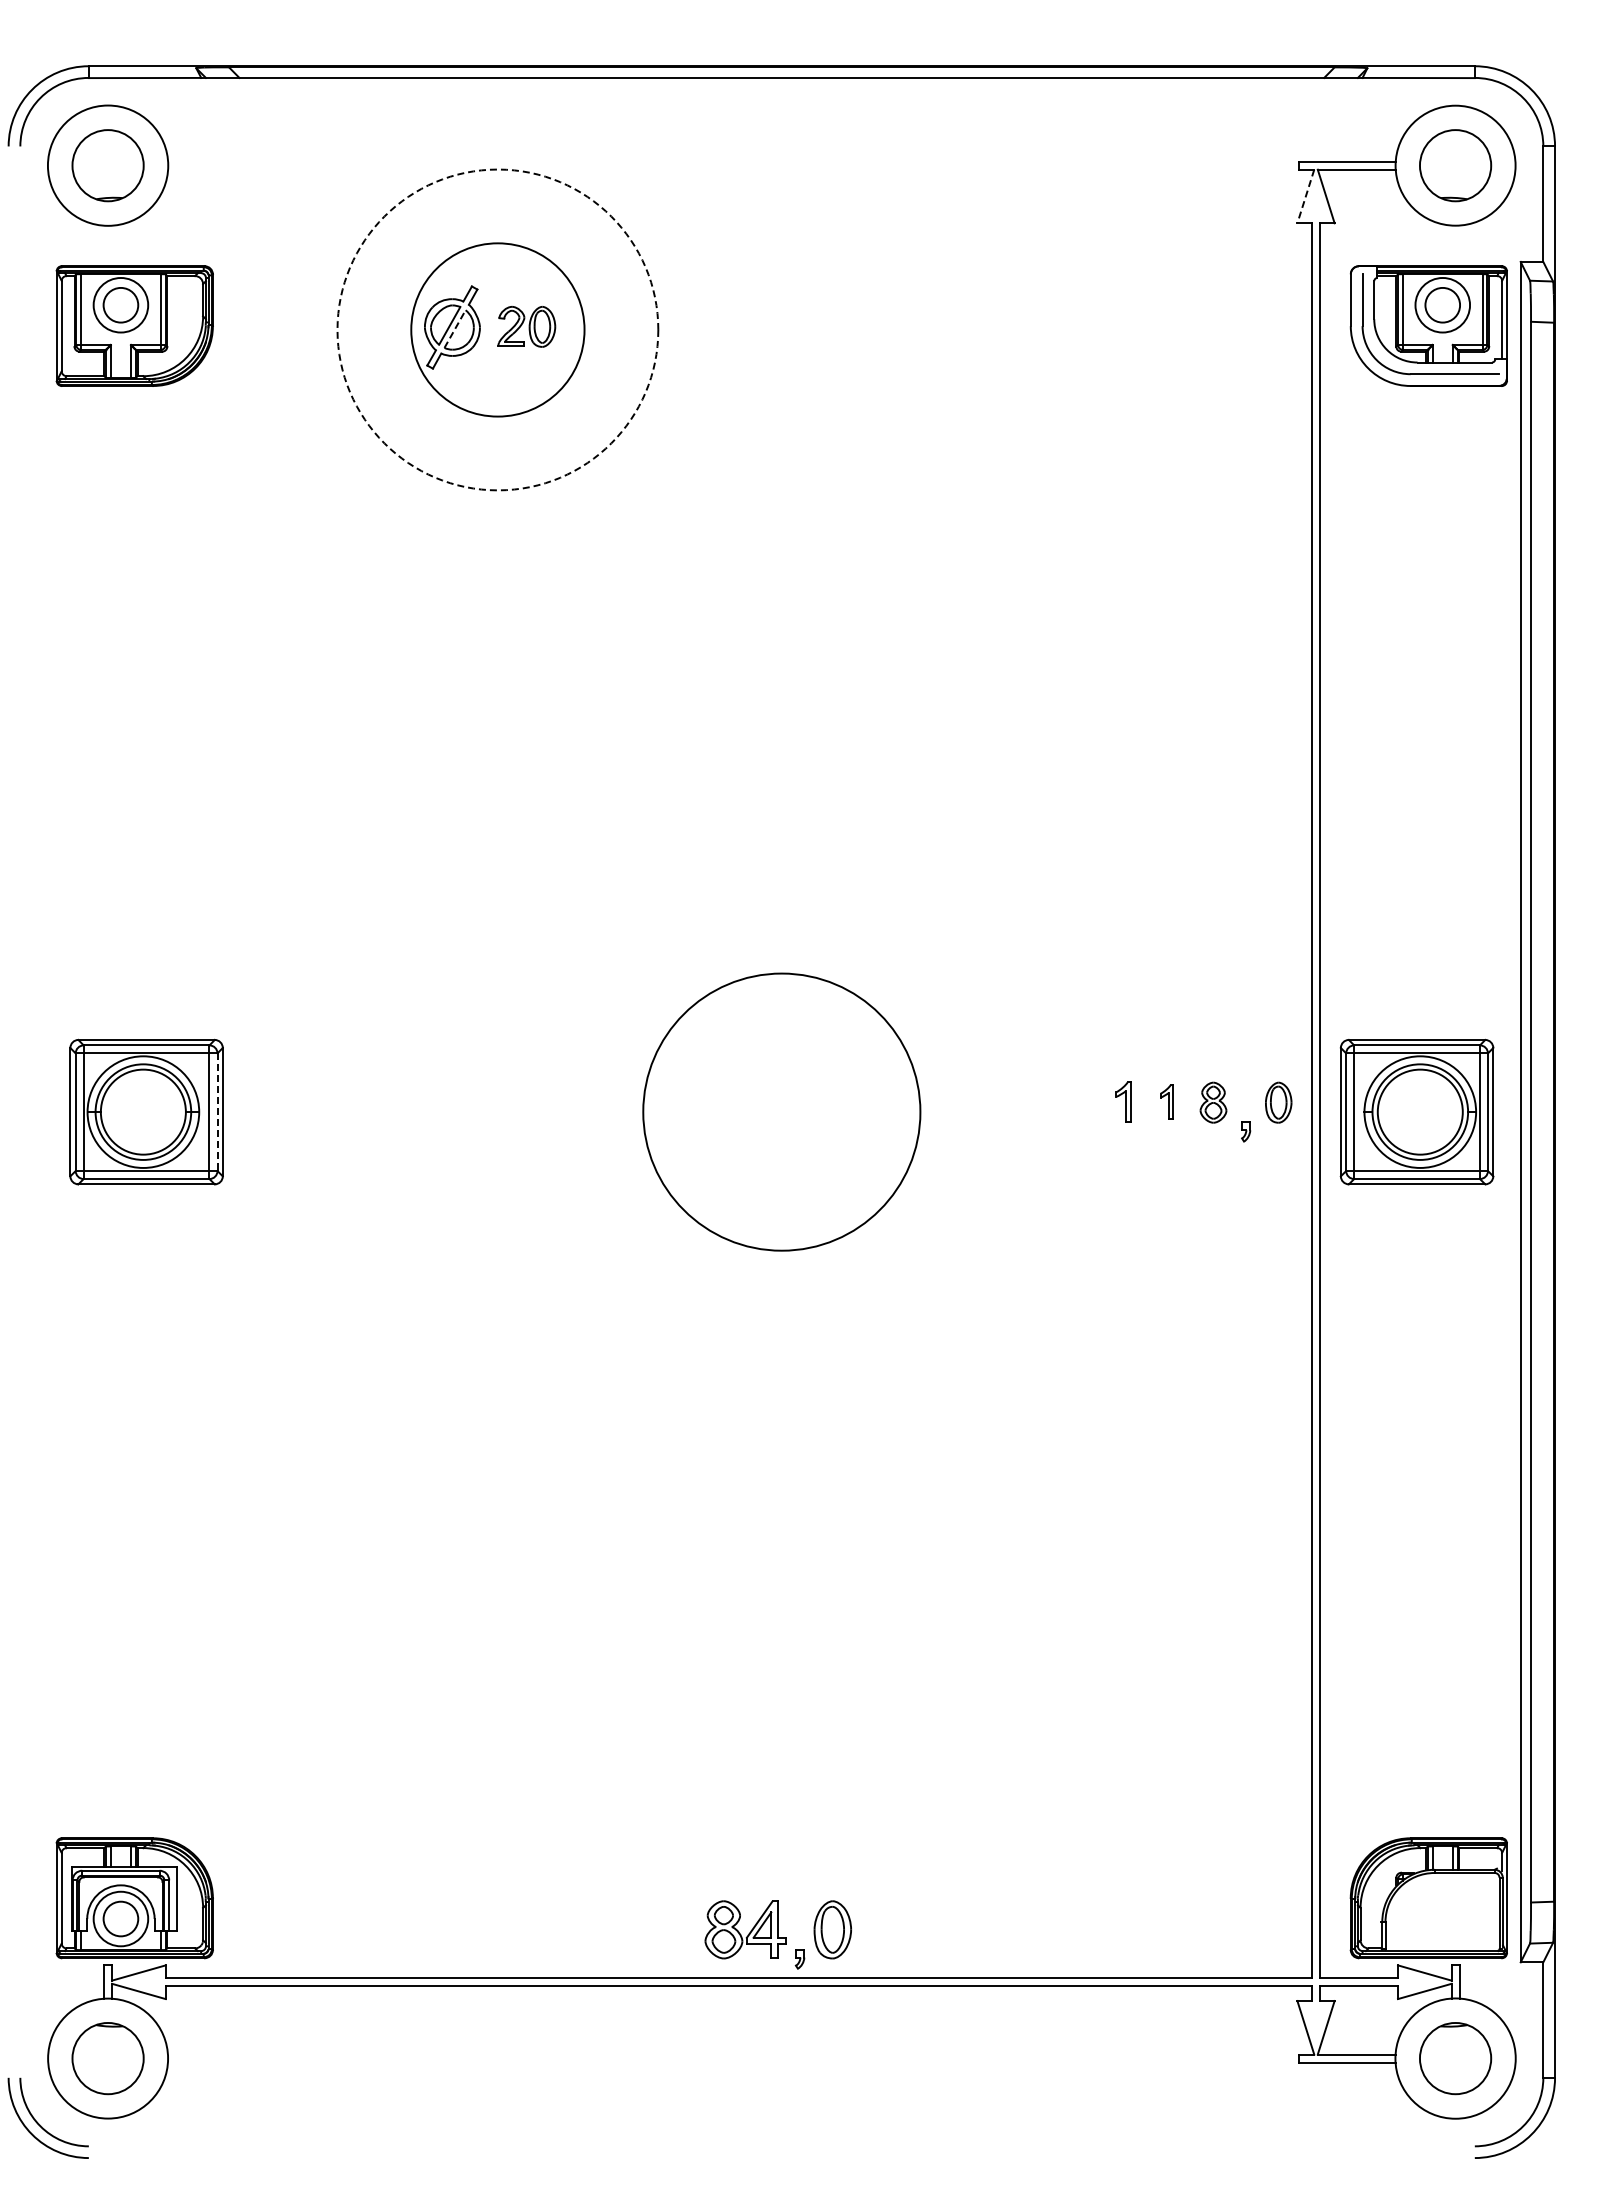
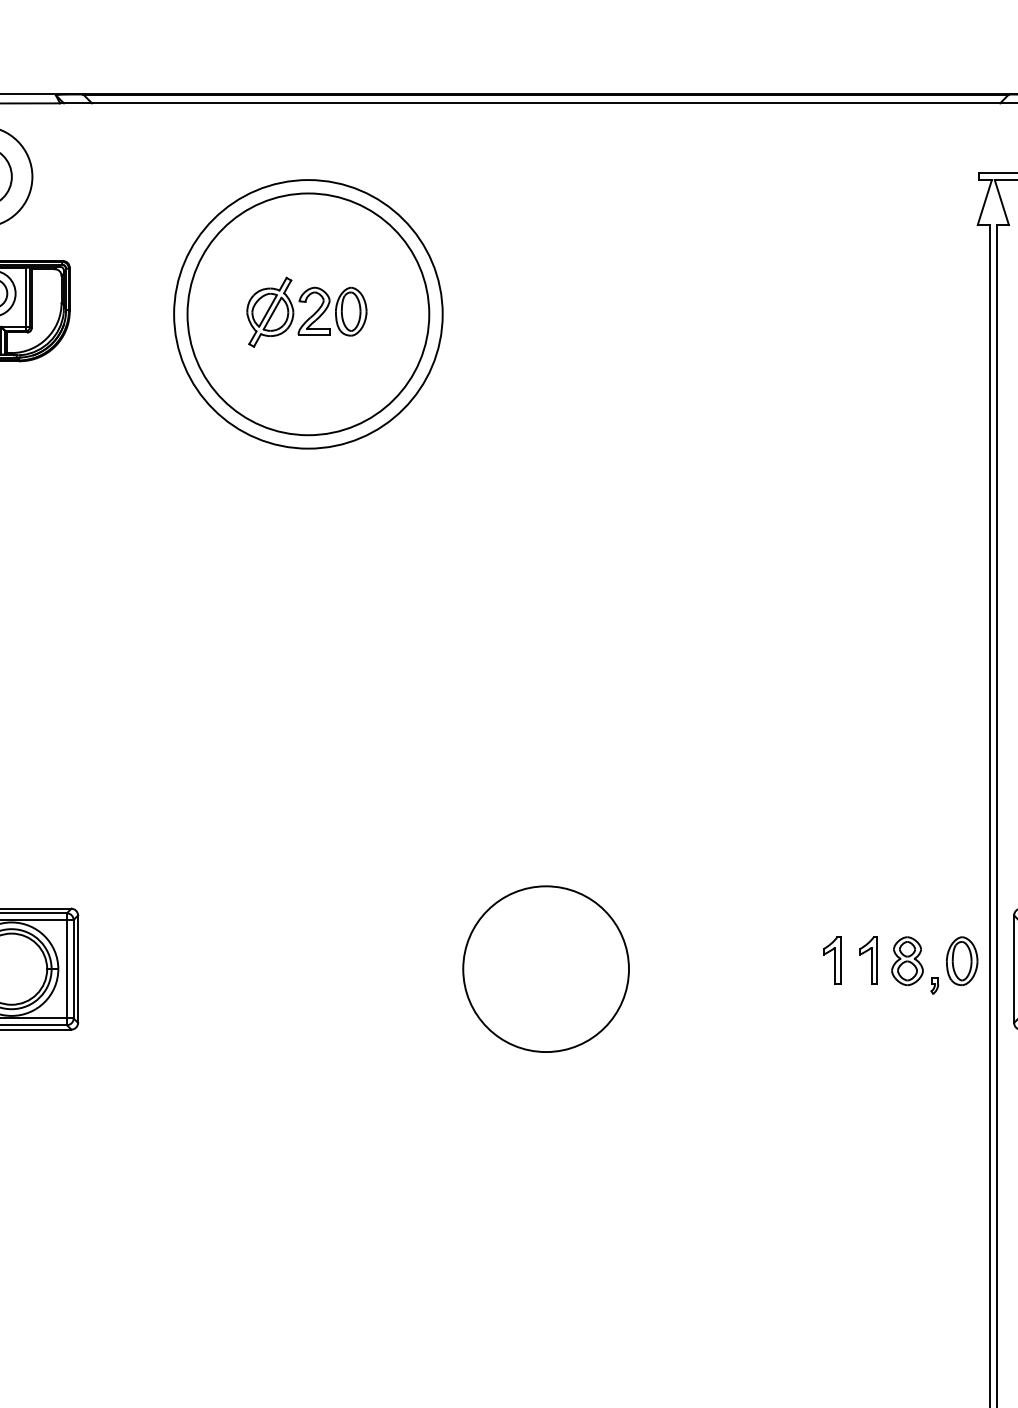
line: (1305, 196) -> (984, 202), dashed -> solid
part: (526, 326) -> (332, 311), size x1.43
line: (455, 329) -> (272, 313), dashed -> solid
circle: (497, 329) -> (308, 313), dashed -> solid
circle: (497, 329) -> (308, 313), size x1.67
part: (1123, 1101) -> (832, 960), size x1.43
part: (1166, 1101) -> (868, 960), size x1.67
part: (1213, 1102) -> (907, 961), size x1.43
part: (1278, 1102) -> (961, 961), size x1.43
line: (217, 1112) -> (73, 969), dashed -> solid
circle: (781, 1112) -> (545, 969), size x0.71

